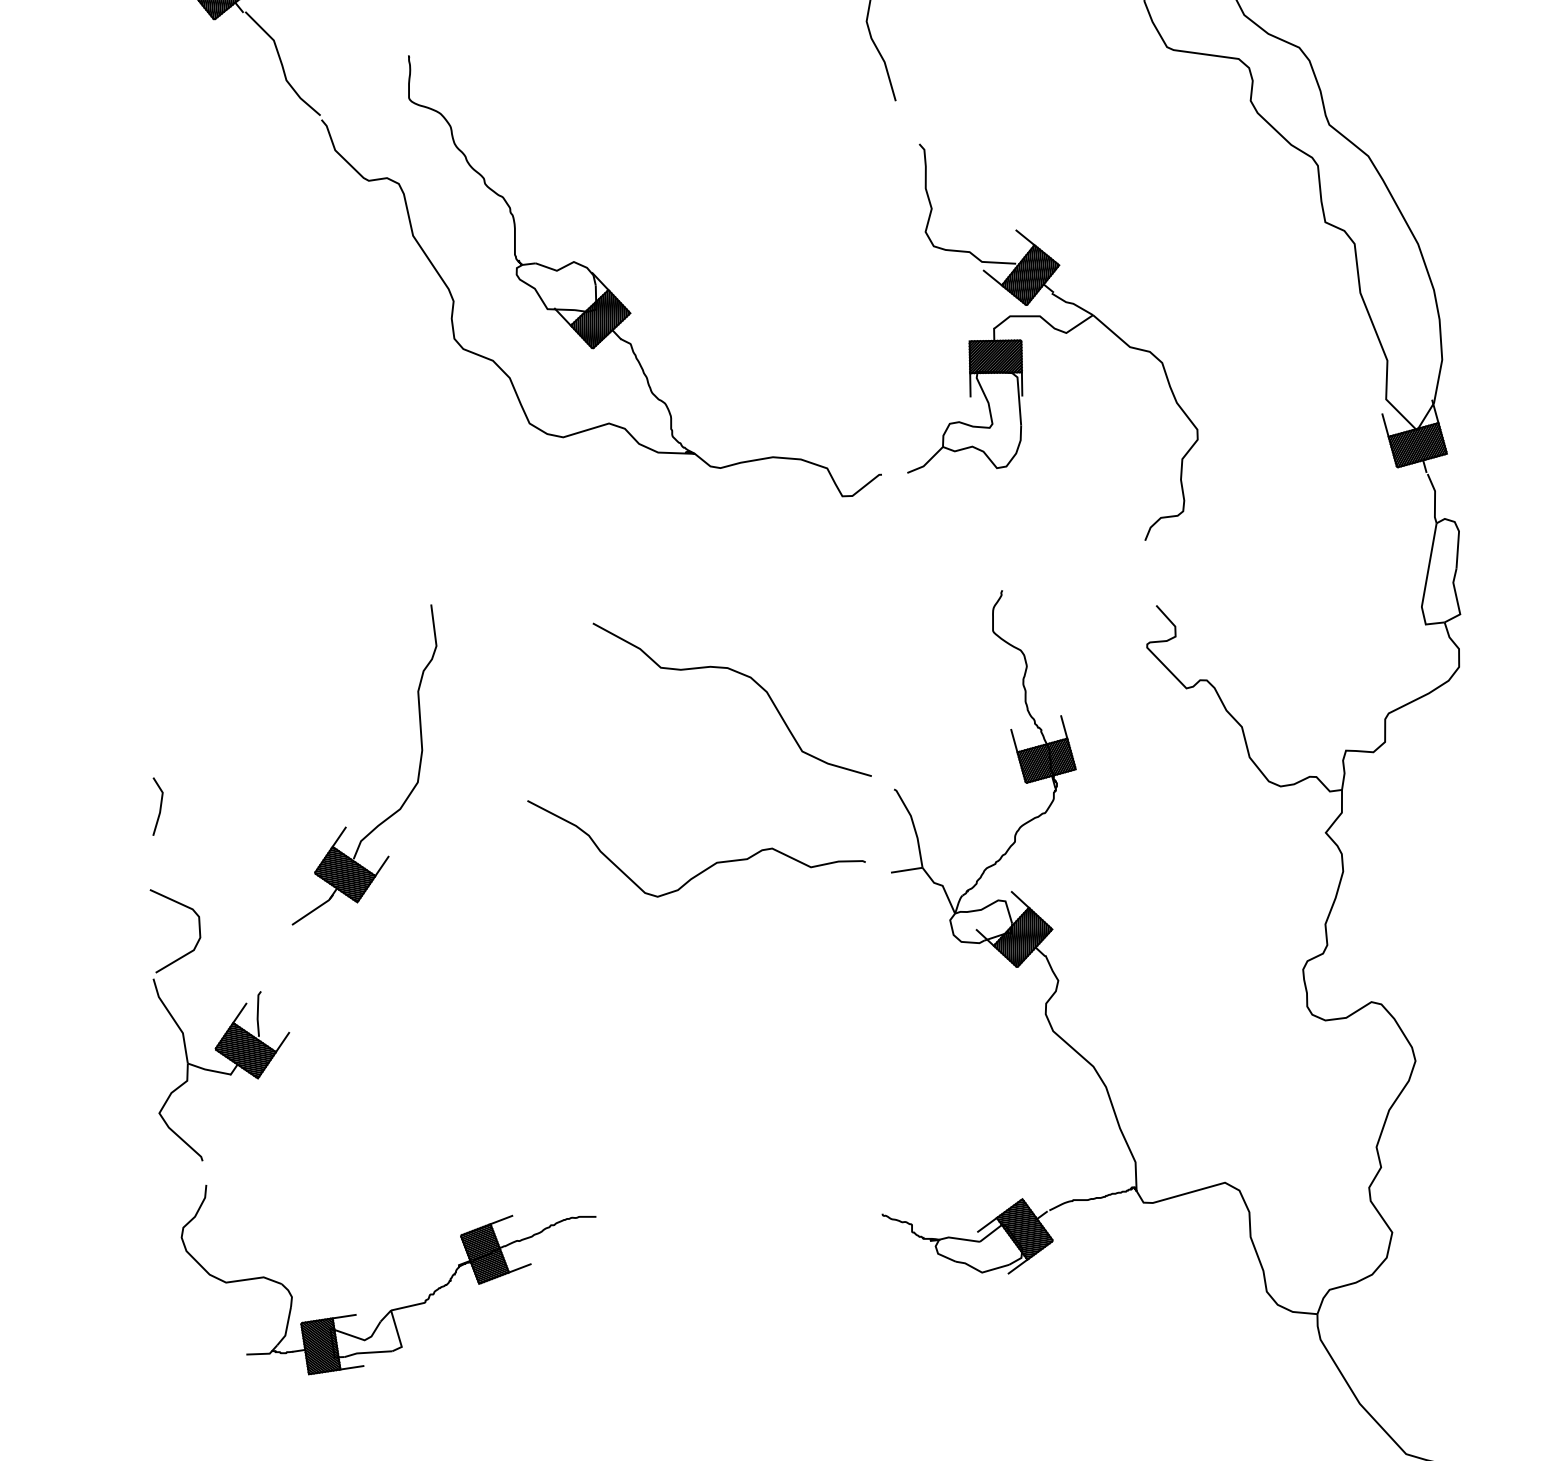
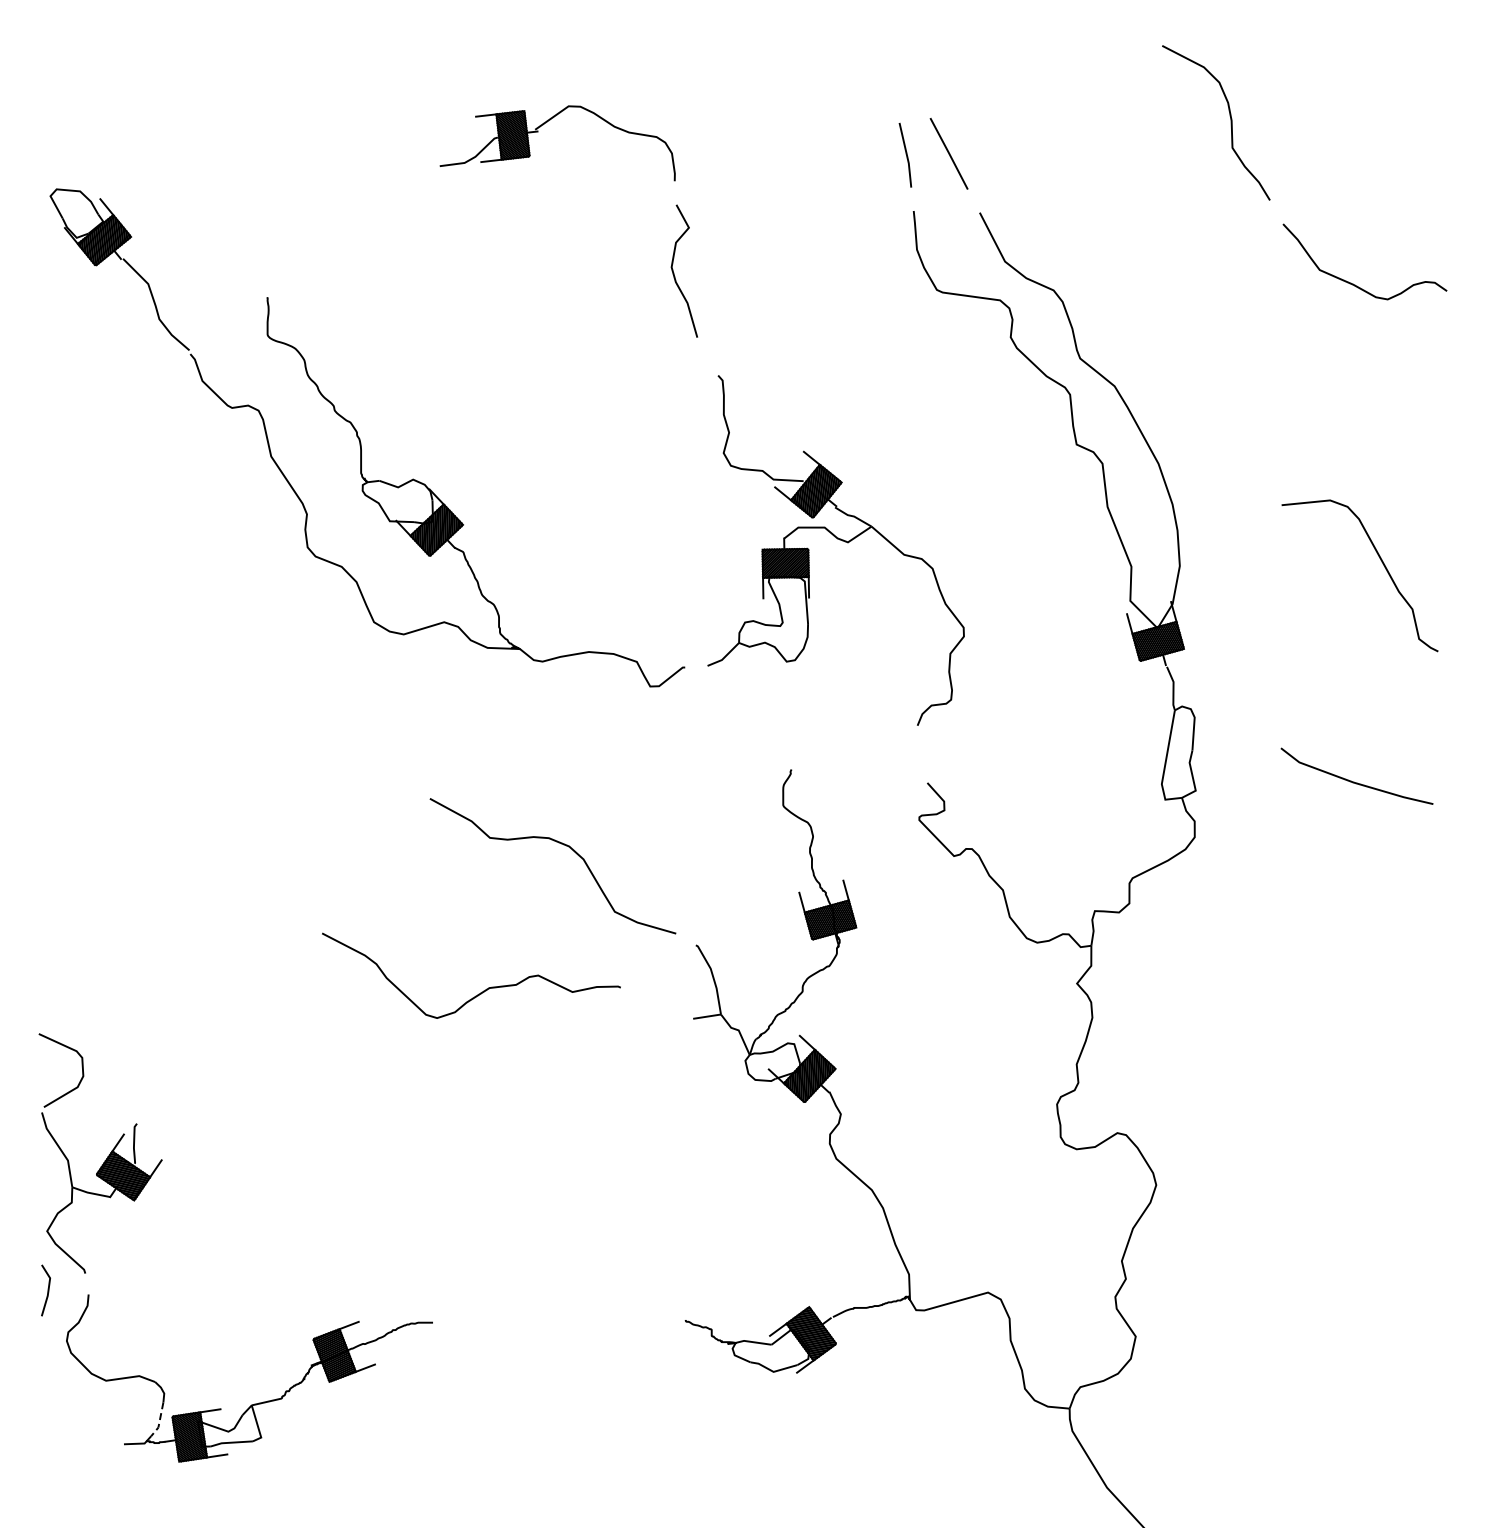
part: (407, 795) -> (266, 950), removed
line: (159, 806) -> (47, 1290), moved
curve: (710, 865) -> (483, 990), moved
line: (286, 1328) -> (159, 1421), solid -> dashed

